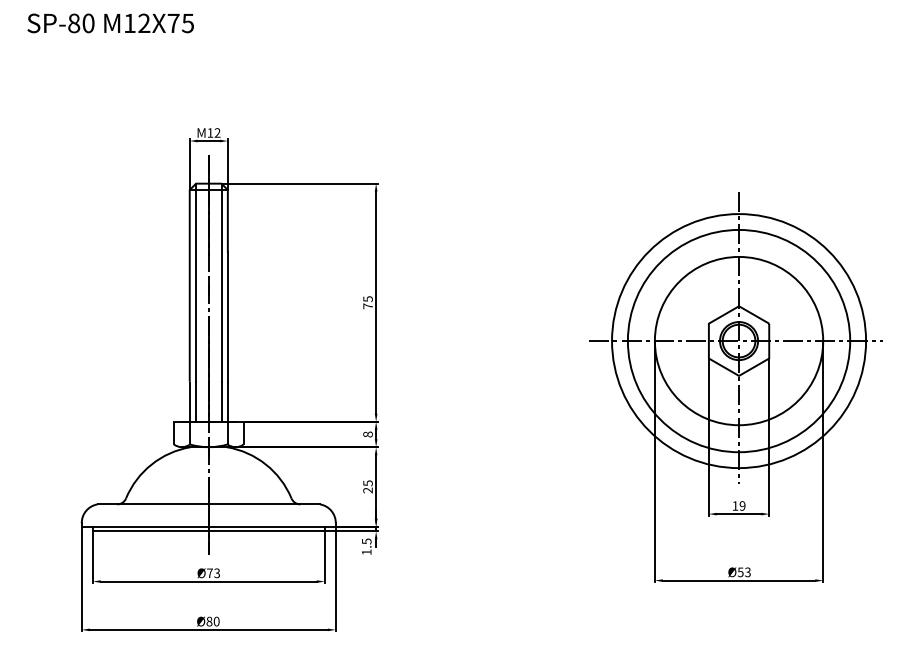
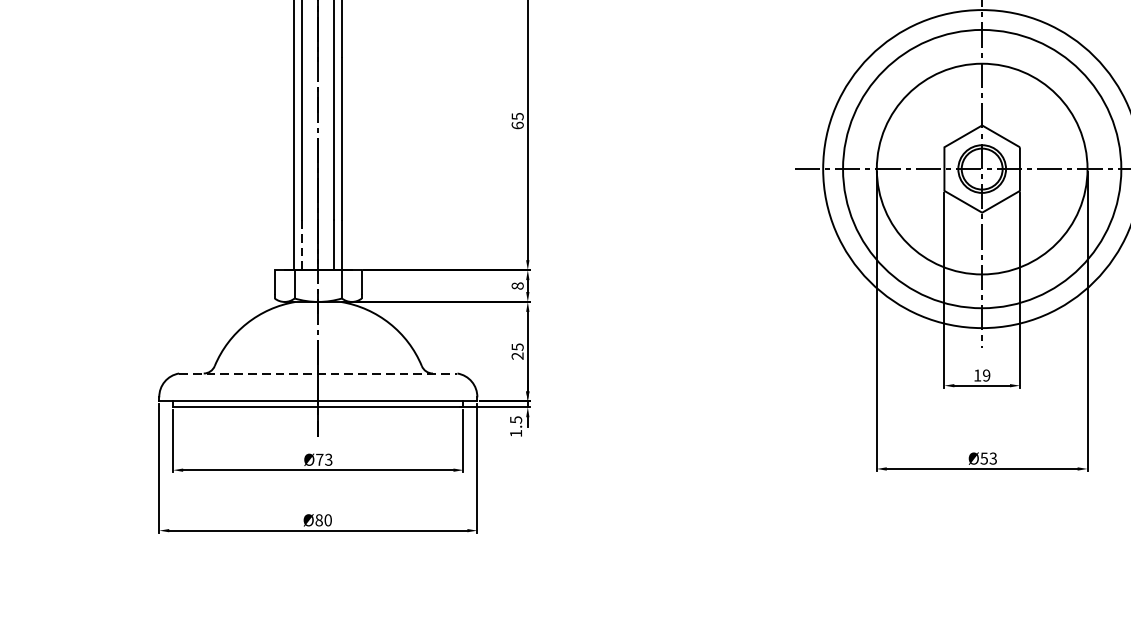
text: (367, 306) -> (517, 125), 75 -> 65
line: (196, 402) -> (302, 245), solid -> dashed
line: (209, 504) -> (319, 373), solid -> dashed

